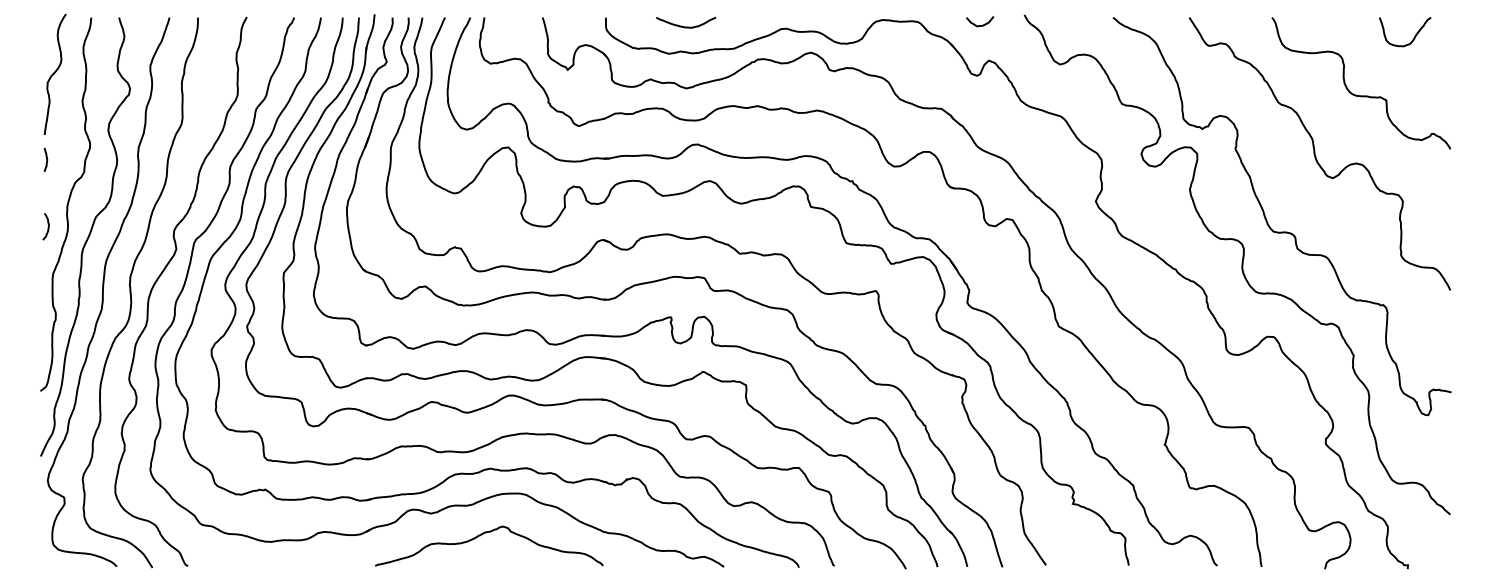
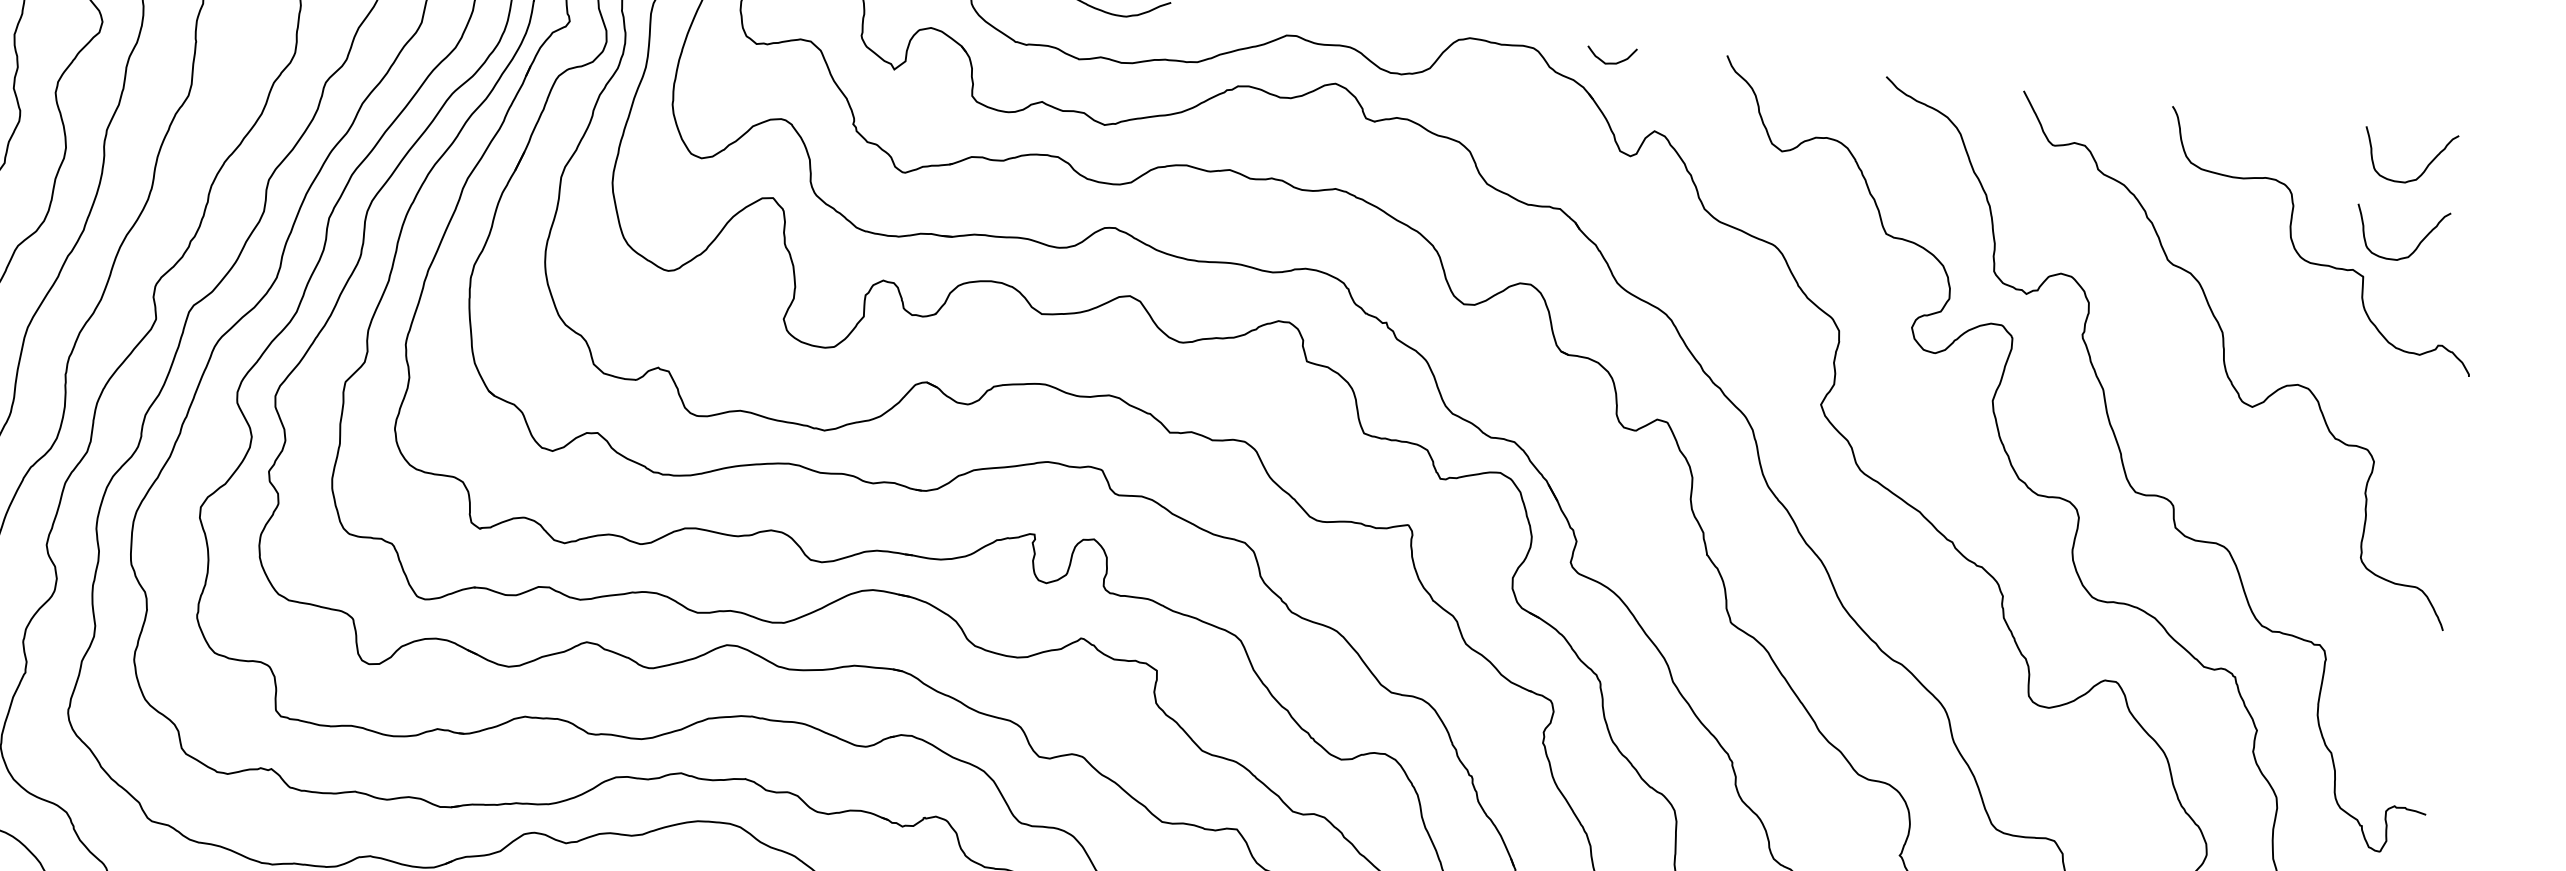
curve: (982, 24) -> (1615, 61), moved
curve: (1413, 80) -> (2415, 245), added

